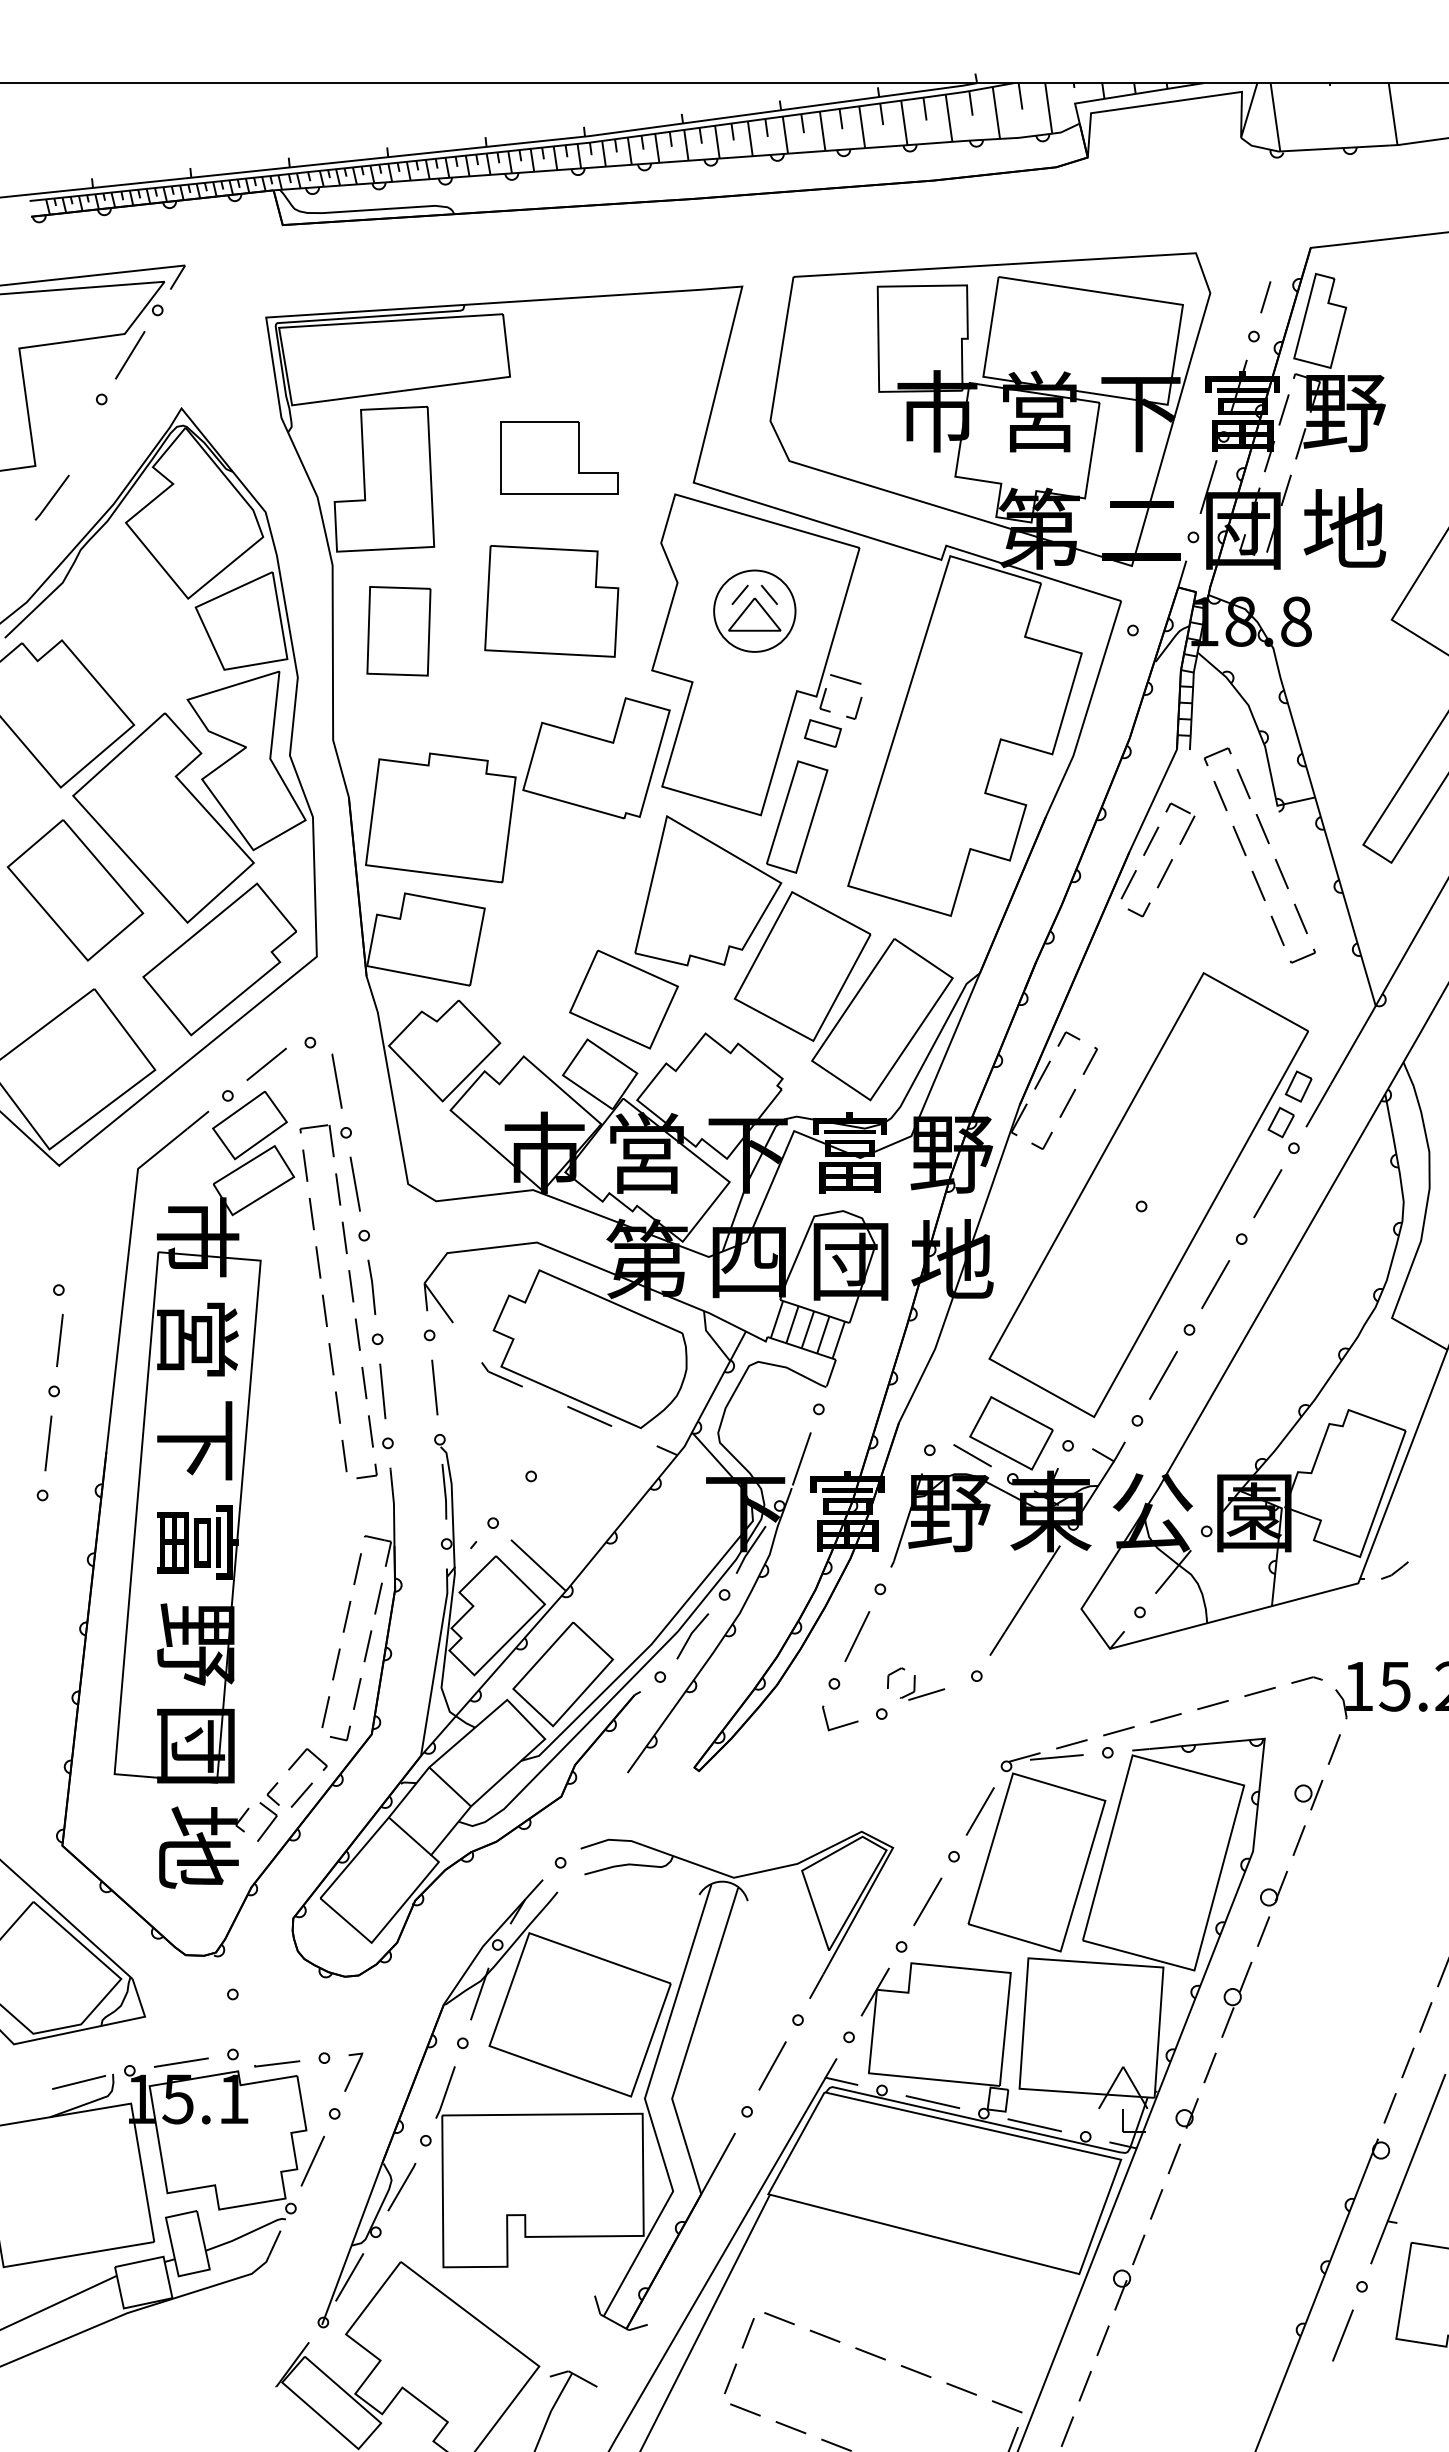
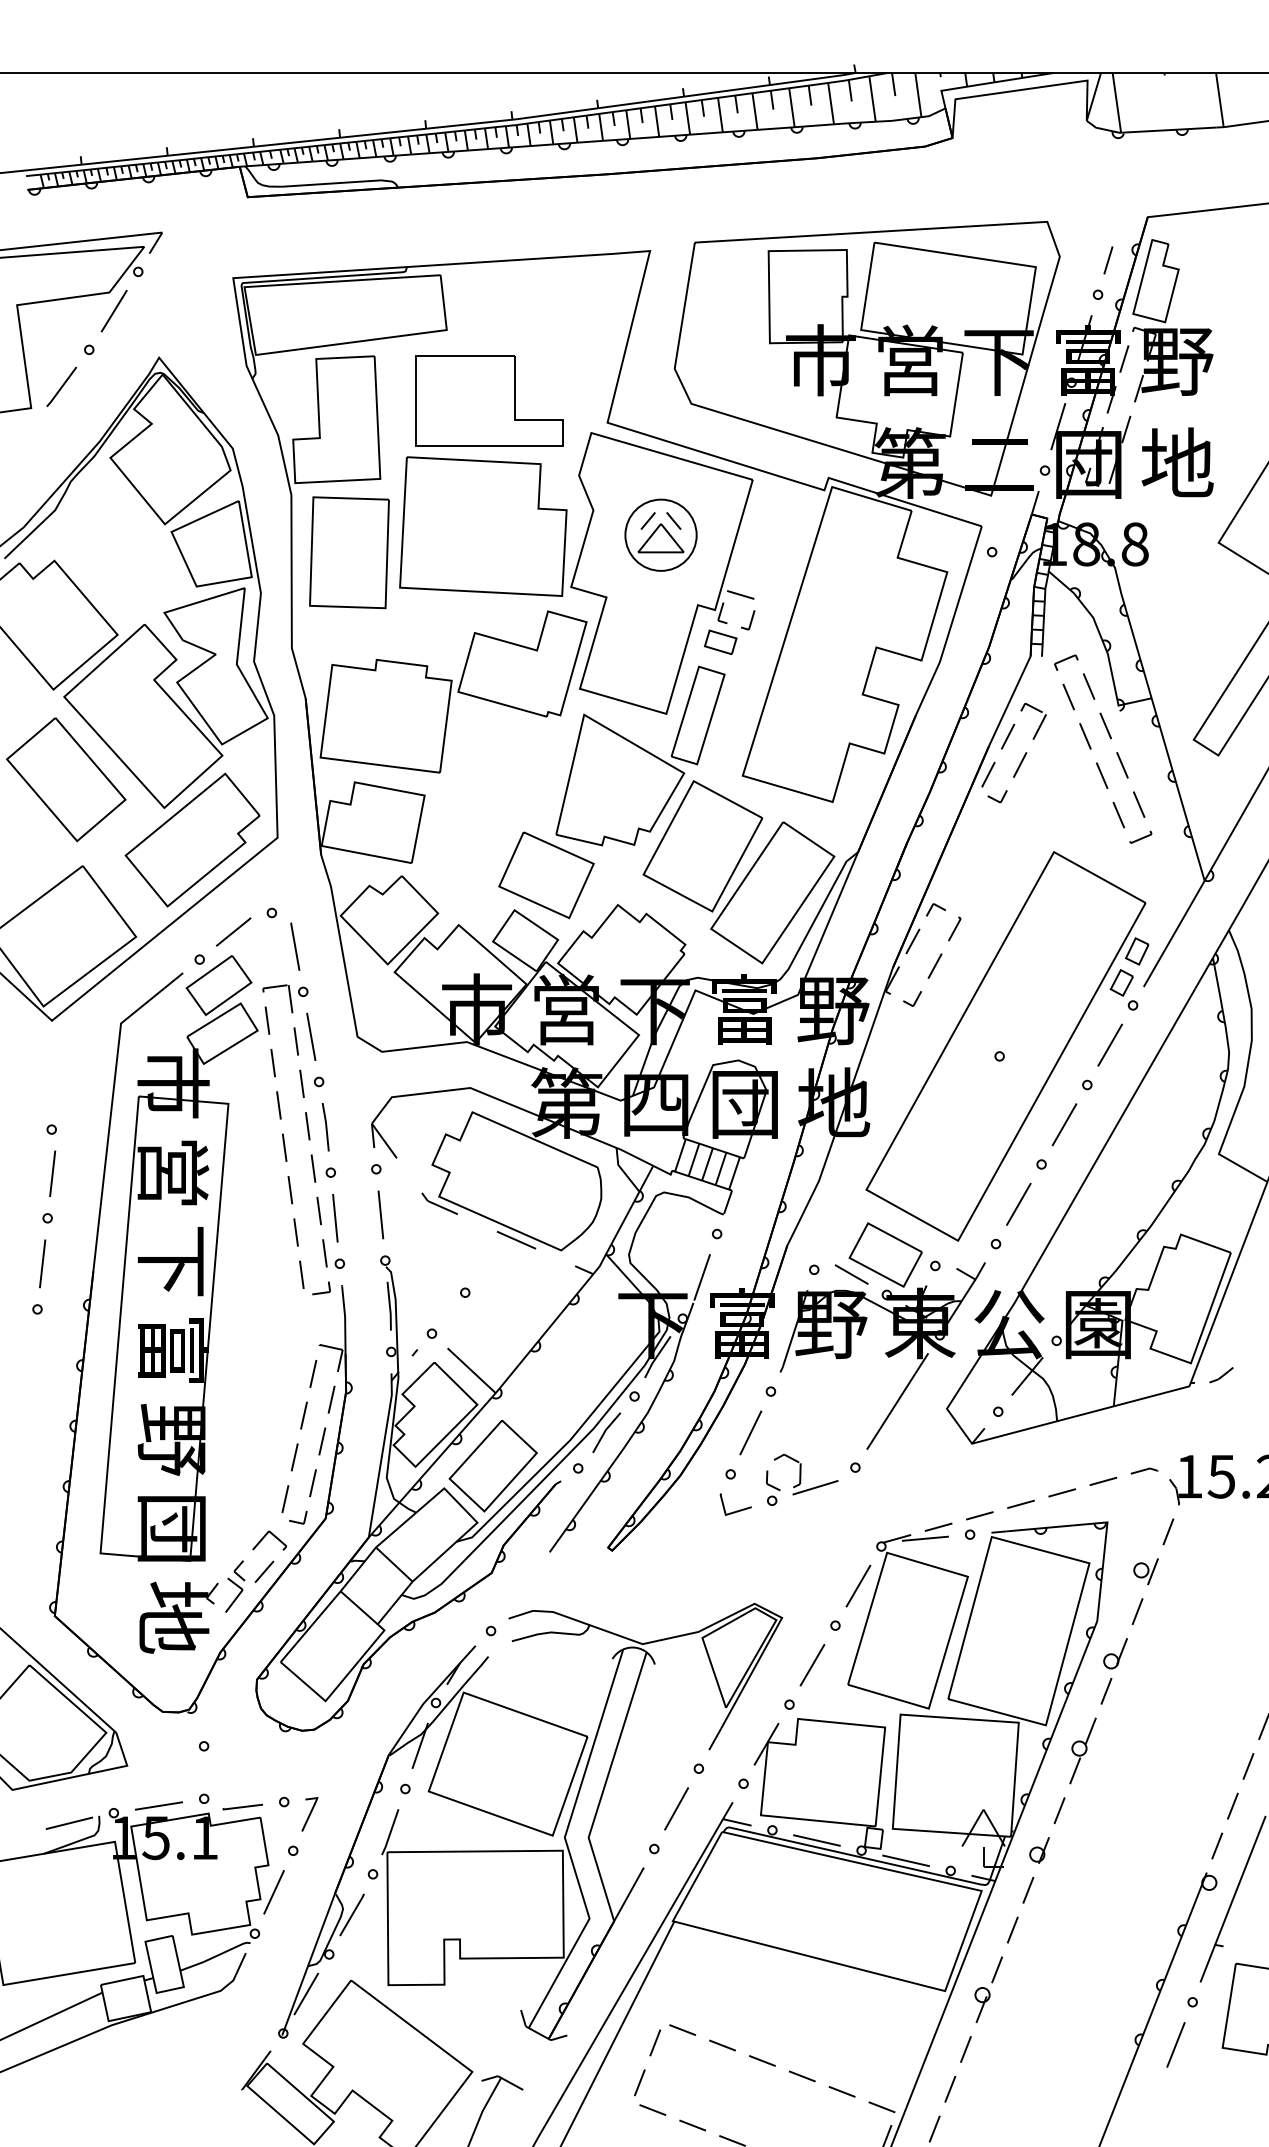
part: (558, 457) -> (489, 400), size x1.43
line: (51, 497) -> (61, 386), moved
part: (551, 601) -> (483, 526), size x1.43
part: (398, 631) -> (349, 553), size x1.43
part: (915, 1683) -> (801, 1474), size x1.43

